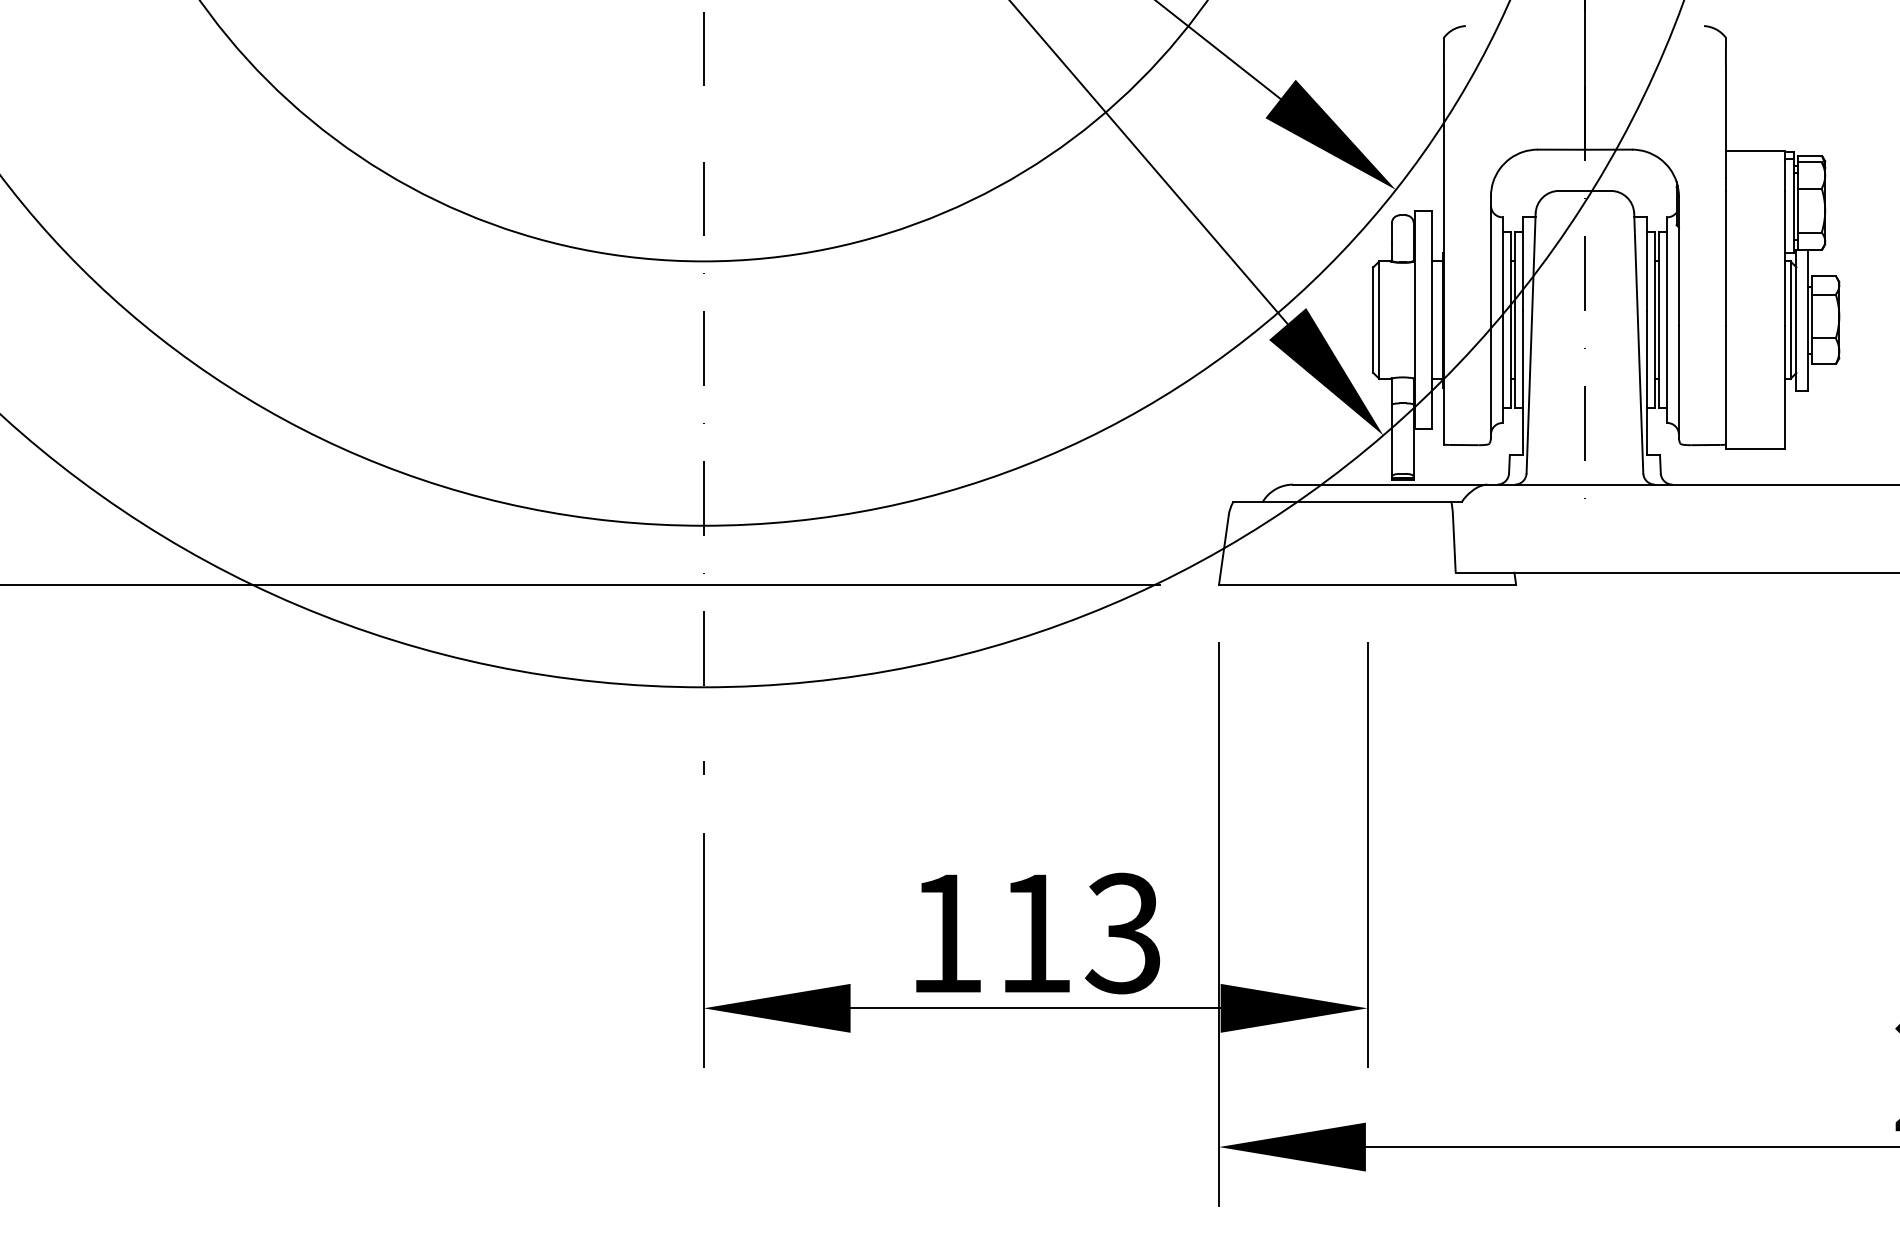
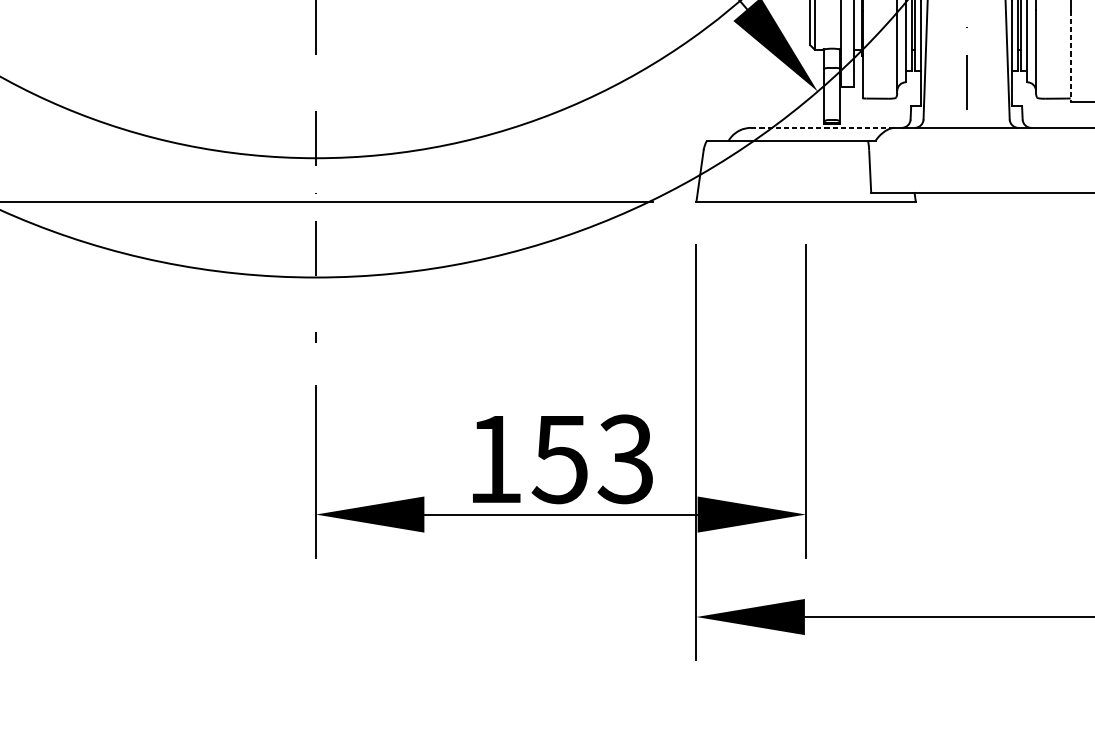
line: (1725, 387) -> (1070, 56), solid -> dashed
line: (1389, 484) -> (822, 127), solid -> dashed
text: (1033, 934) -> (559, 460), 113 -> 153

